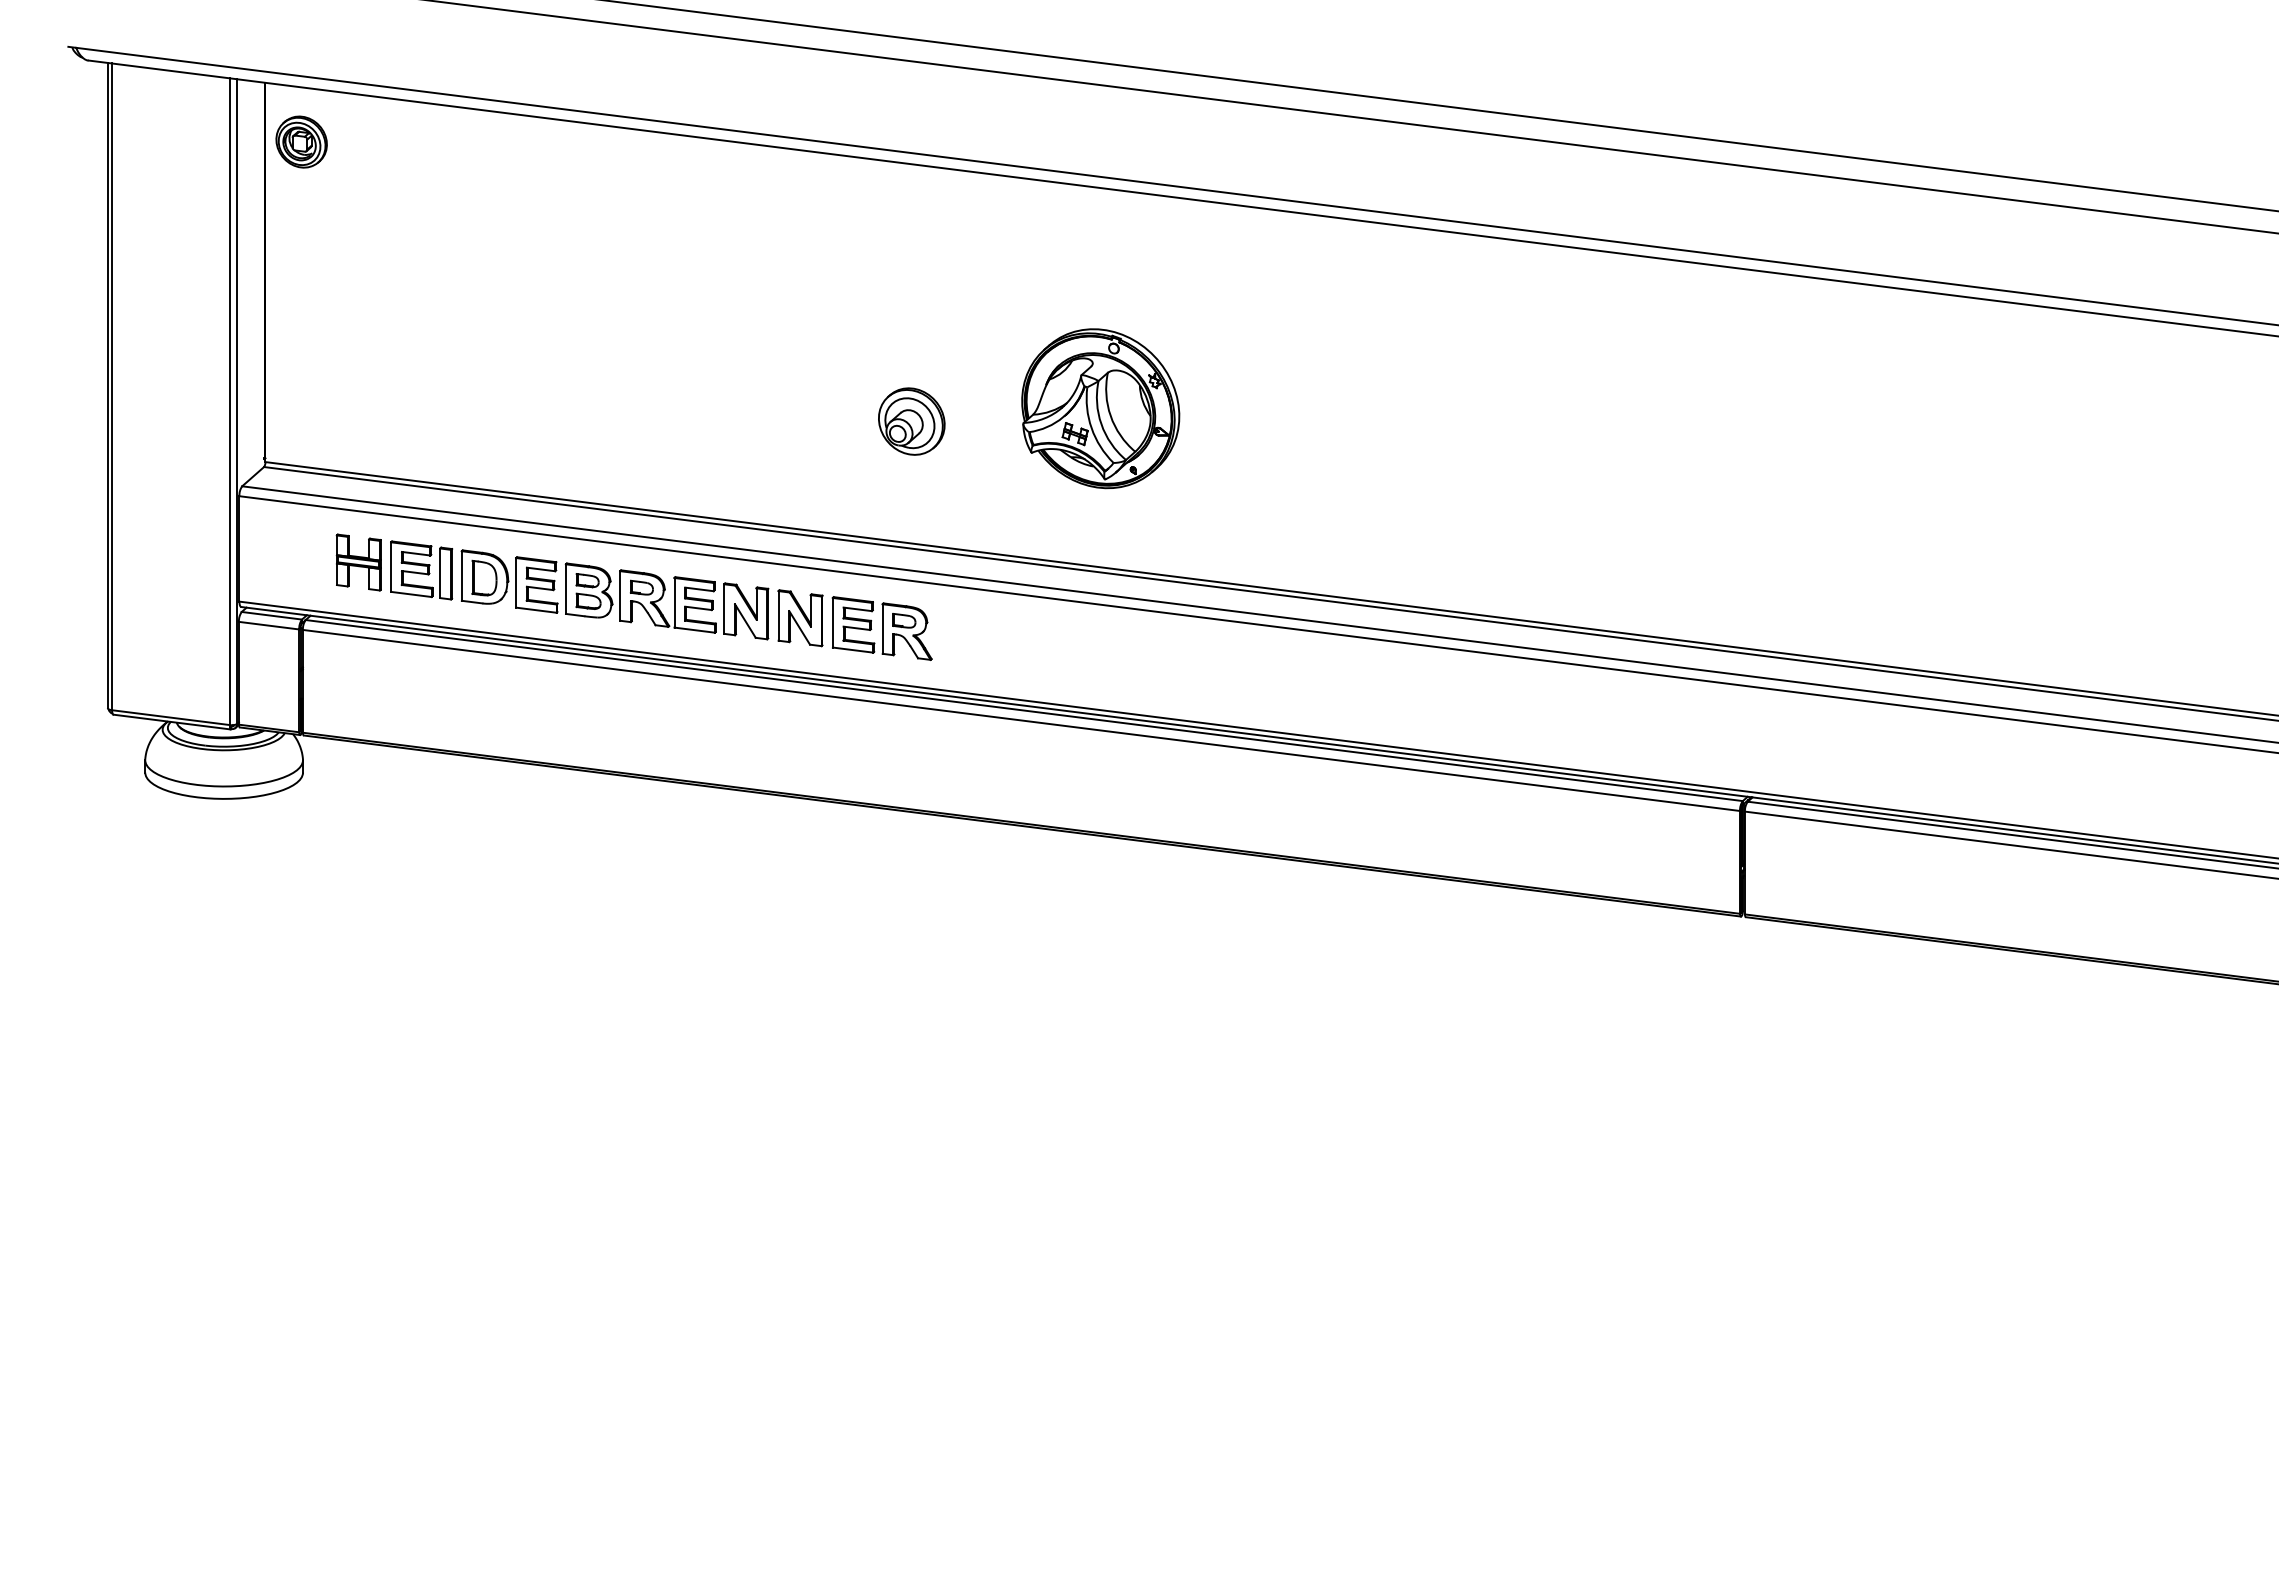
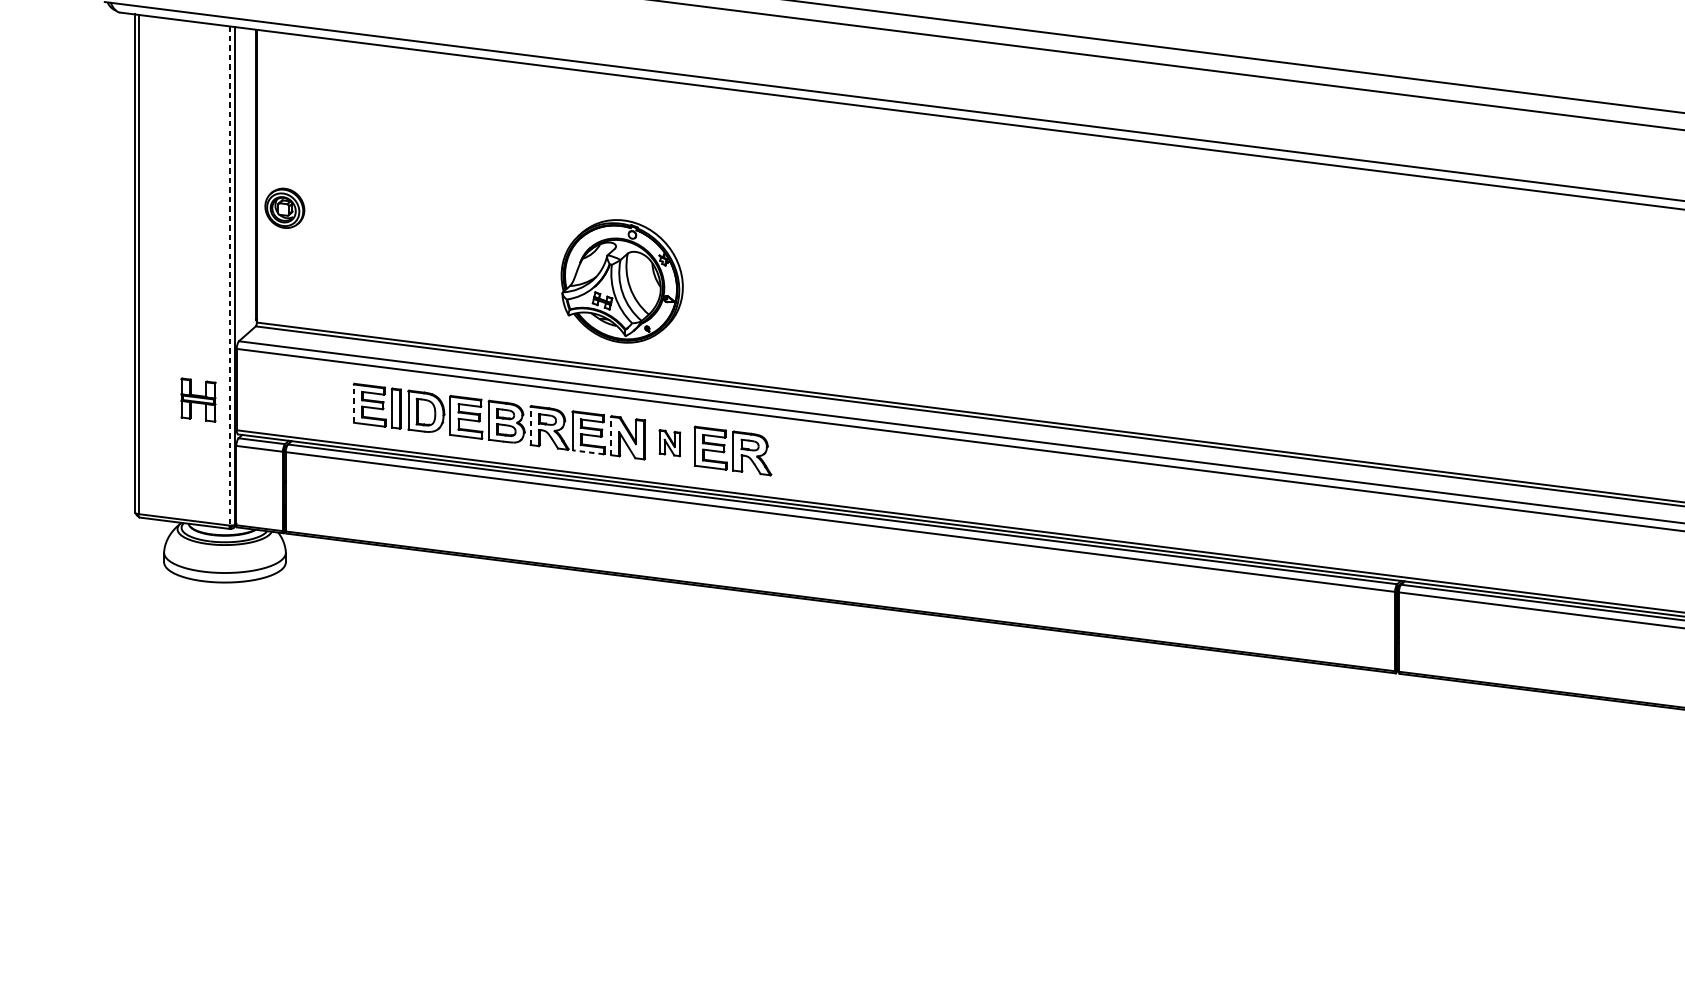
part: (301, 141) -> (284, 207), moved
line: (230, 402) -> (229, 276), solid -> dashed
part: (1100, 408) -> (622, 281), moved
part: (911, 421) -> (755, 291), removed
part: (358, 562) -> (198, 400), moved
line: (391, 567) -> (354, 403), solid -> dashed
line: (620, 595) -> (530, 425), solid -> dashed
line: (724, 609) -> (611, 436), solid -> dashed
part: (800, 618) -> (669, 443), size x0.6
line: (694, 630) -> (588, 452), solid -> dashed

